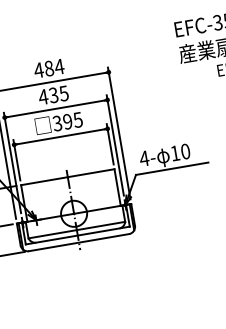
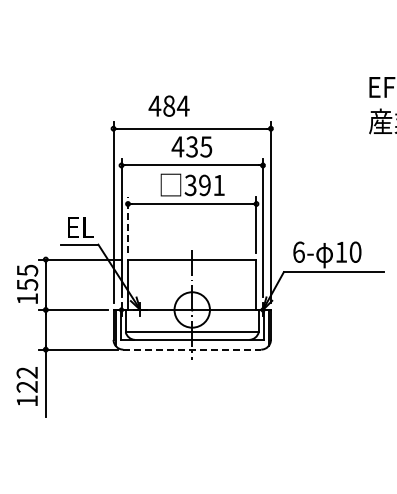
text: (48, 68) -> (168, 105), moved
text: (77, 120) -> (218, 185), 395 -> 391
text: (144, 158) -> (298, 251), 4- -> 6-
line: (17, 160) -> (128, 225), solid -> dashed
line: (79, 242) -> (192, 349), solid -> dashed

